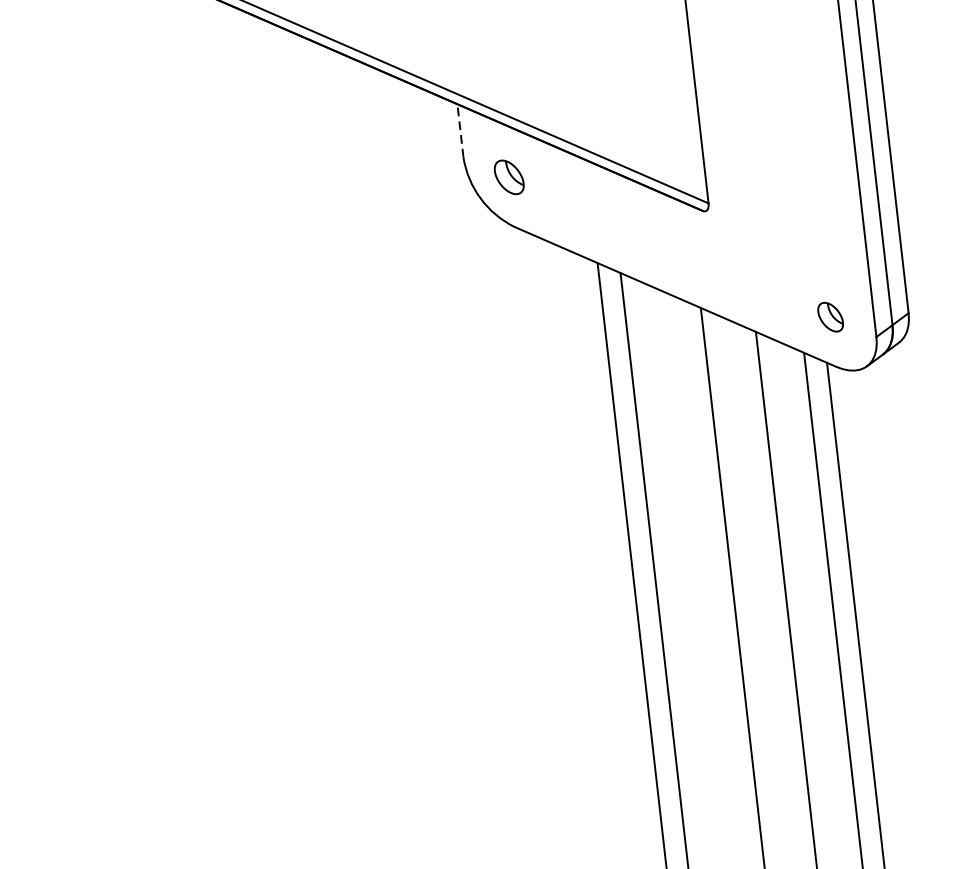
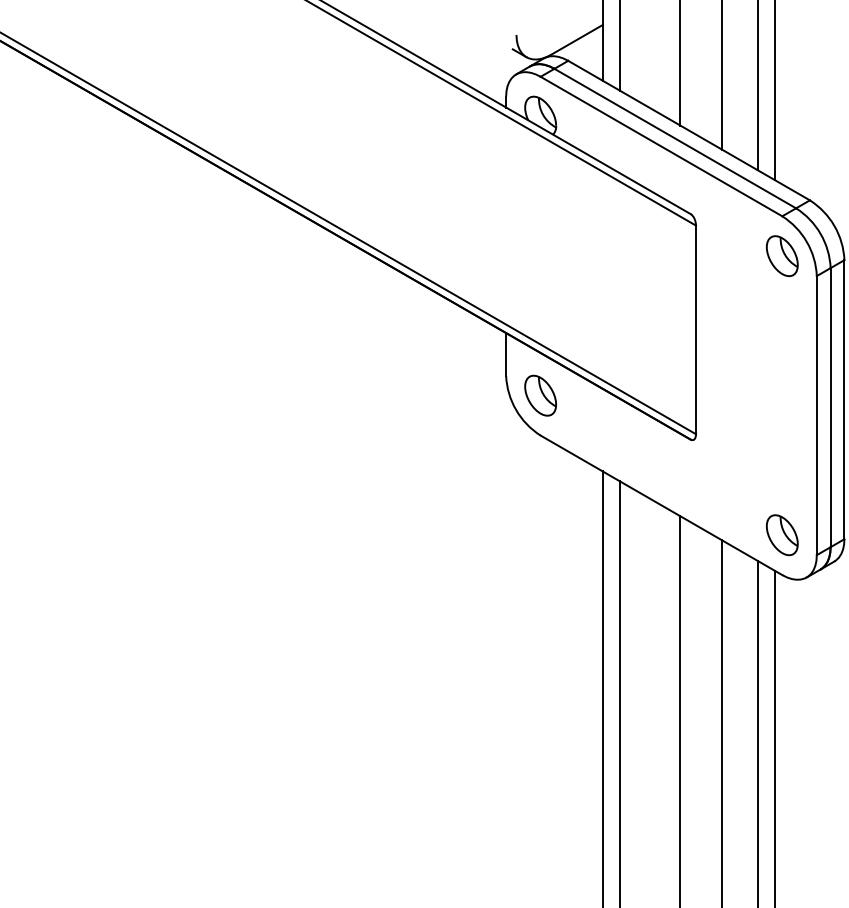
line: (460, 129) -> (506, 353), dashed -> solid
part: (509, 177) -> (540, 395), size x1.43
part: (830, 317) -> (782, 535), size x1.67

